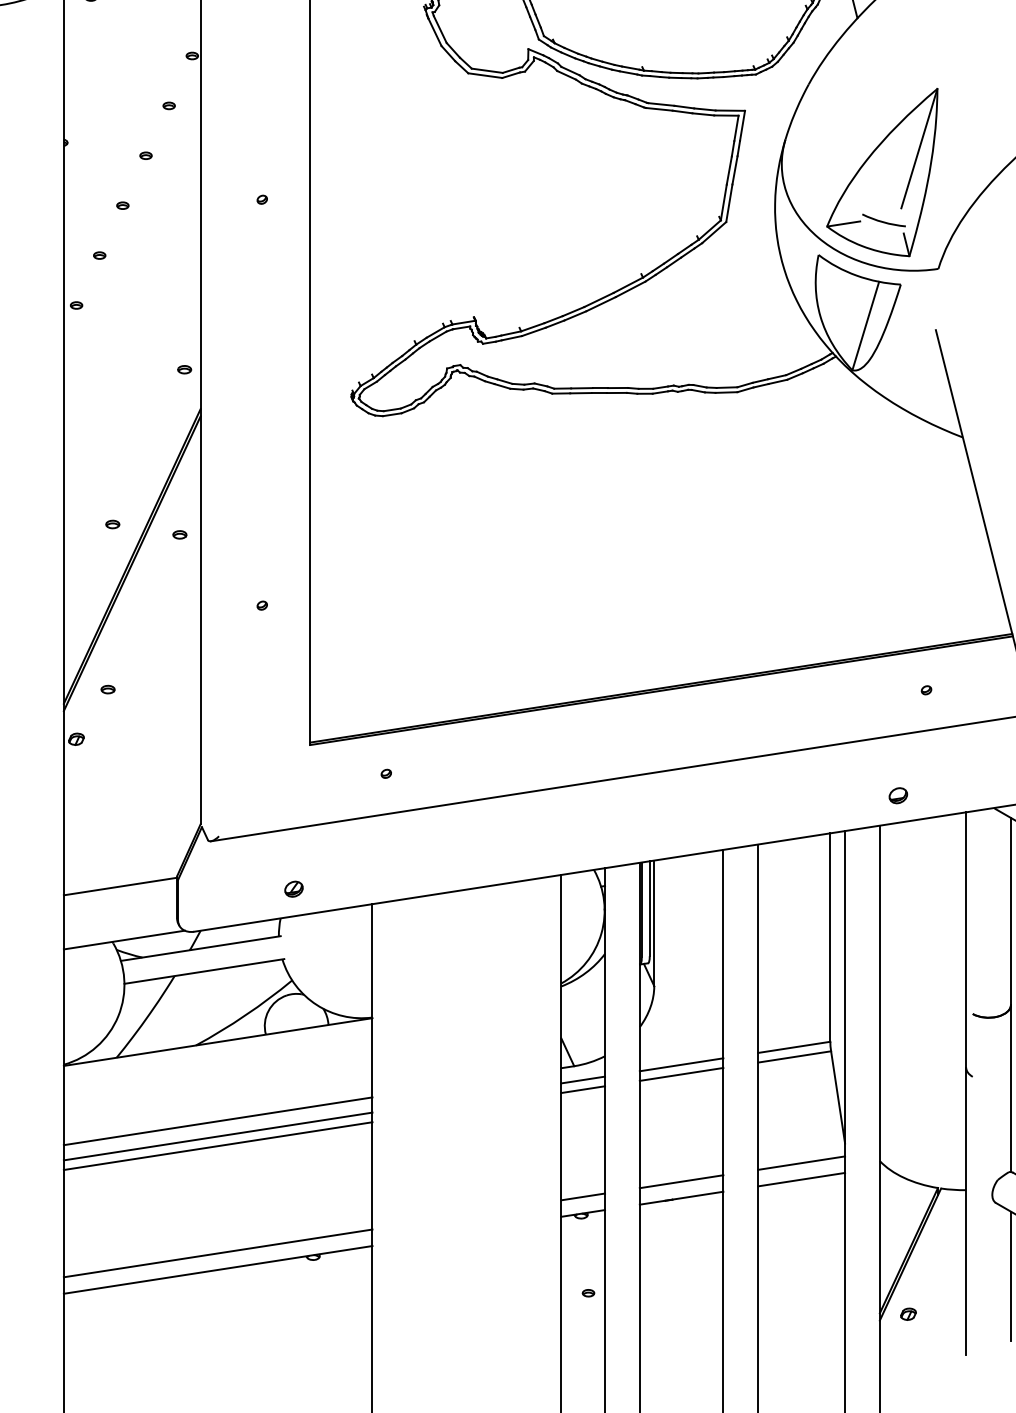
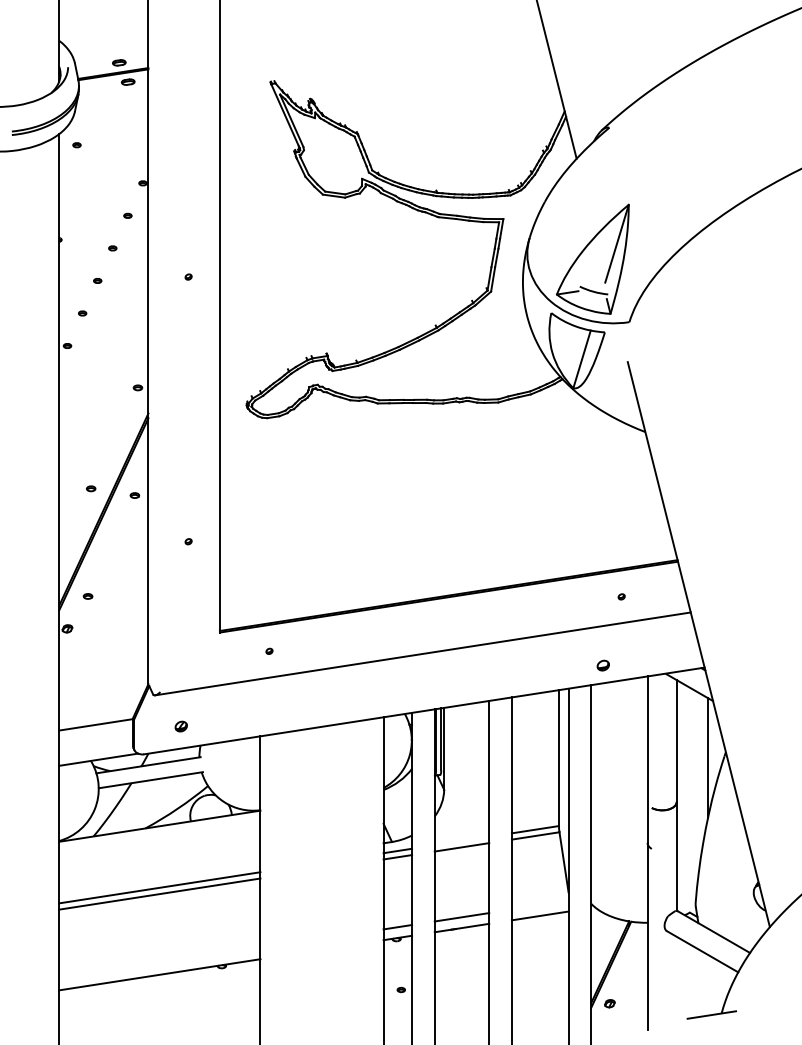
part: (292, 889) -> (180, 726), moved
line: (680, 1063) -> (461, 840), removed
line: (217, 1120) -> (159, 877), removed
line: (800, 1162) -> (539, 904), removed
line: (217, 1252) -> (159, 963), removed
line: (1010, 1275) -> (676, 978), removed

